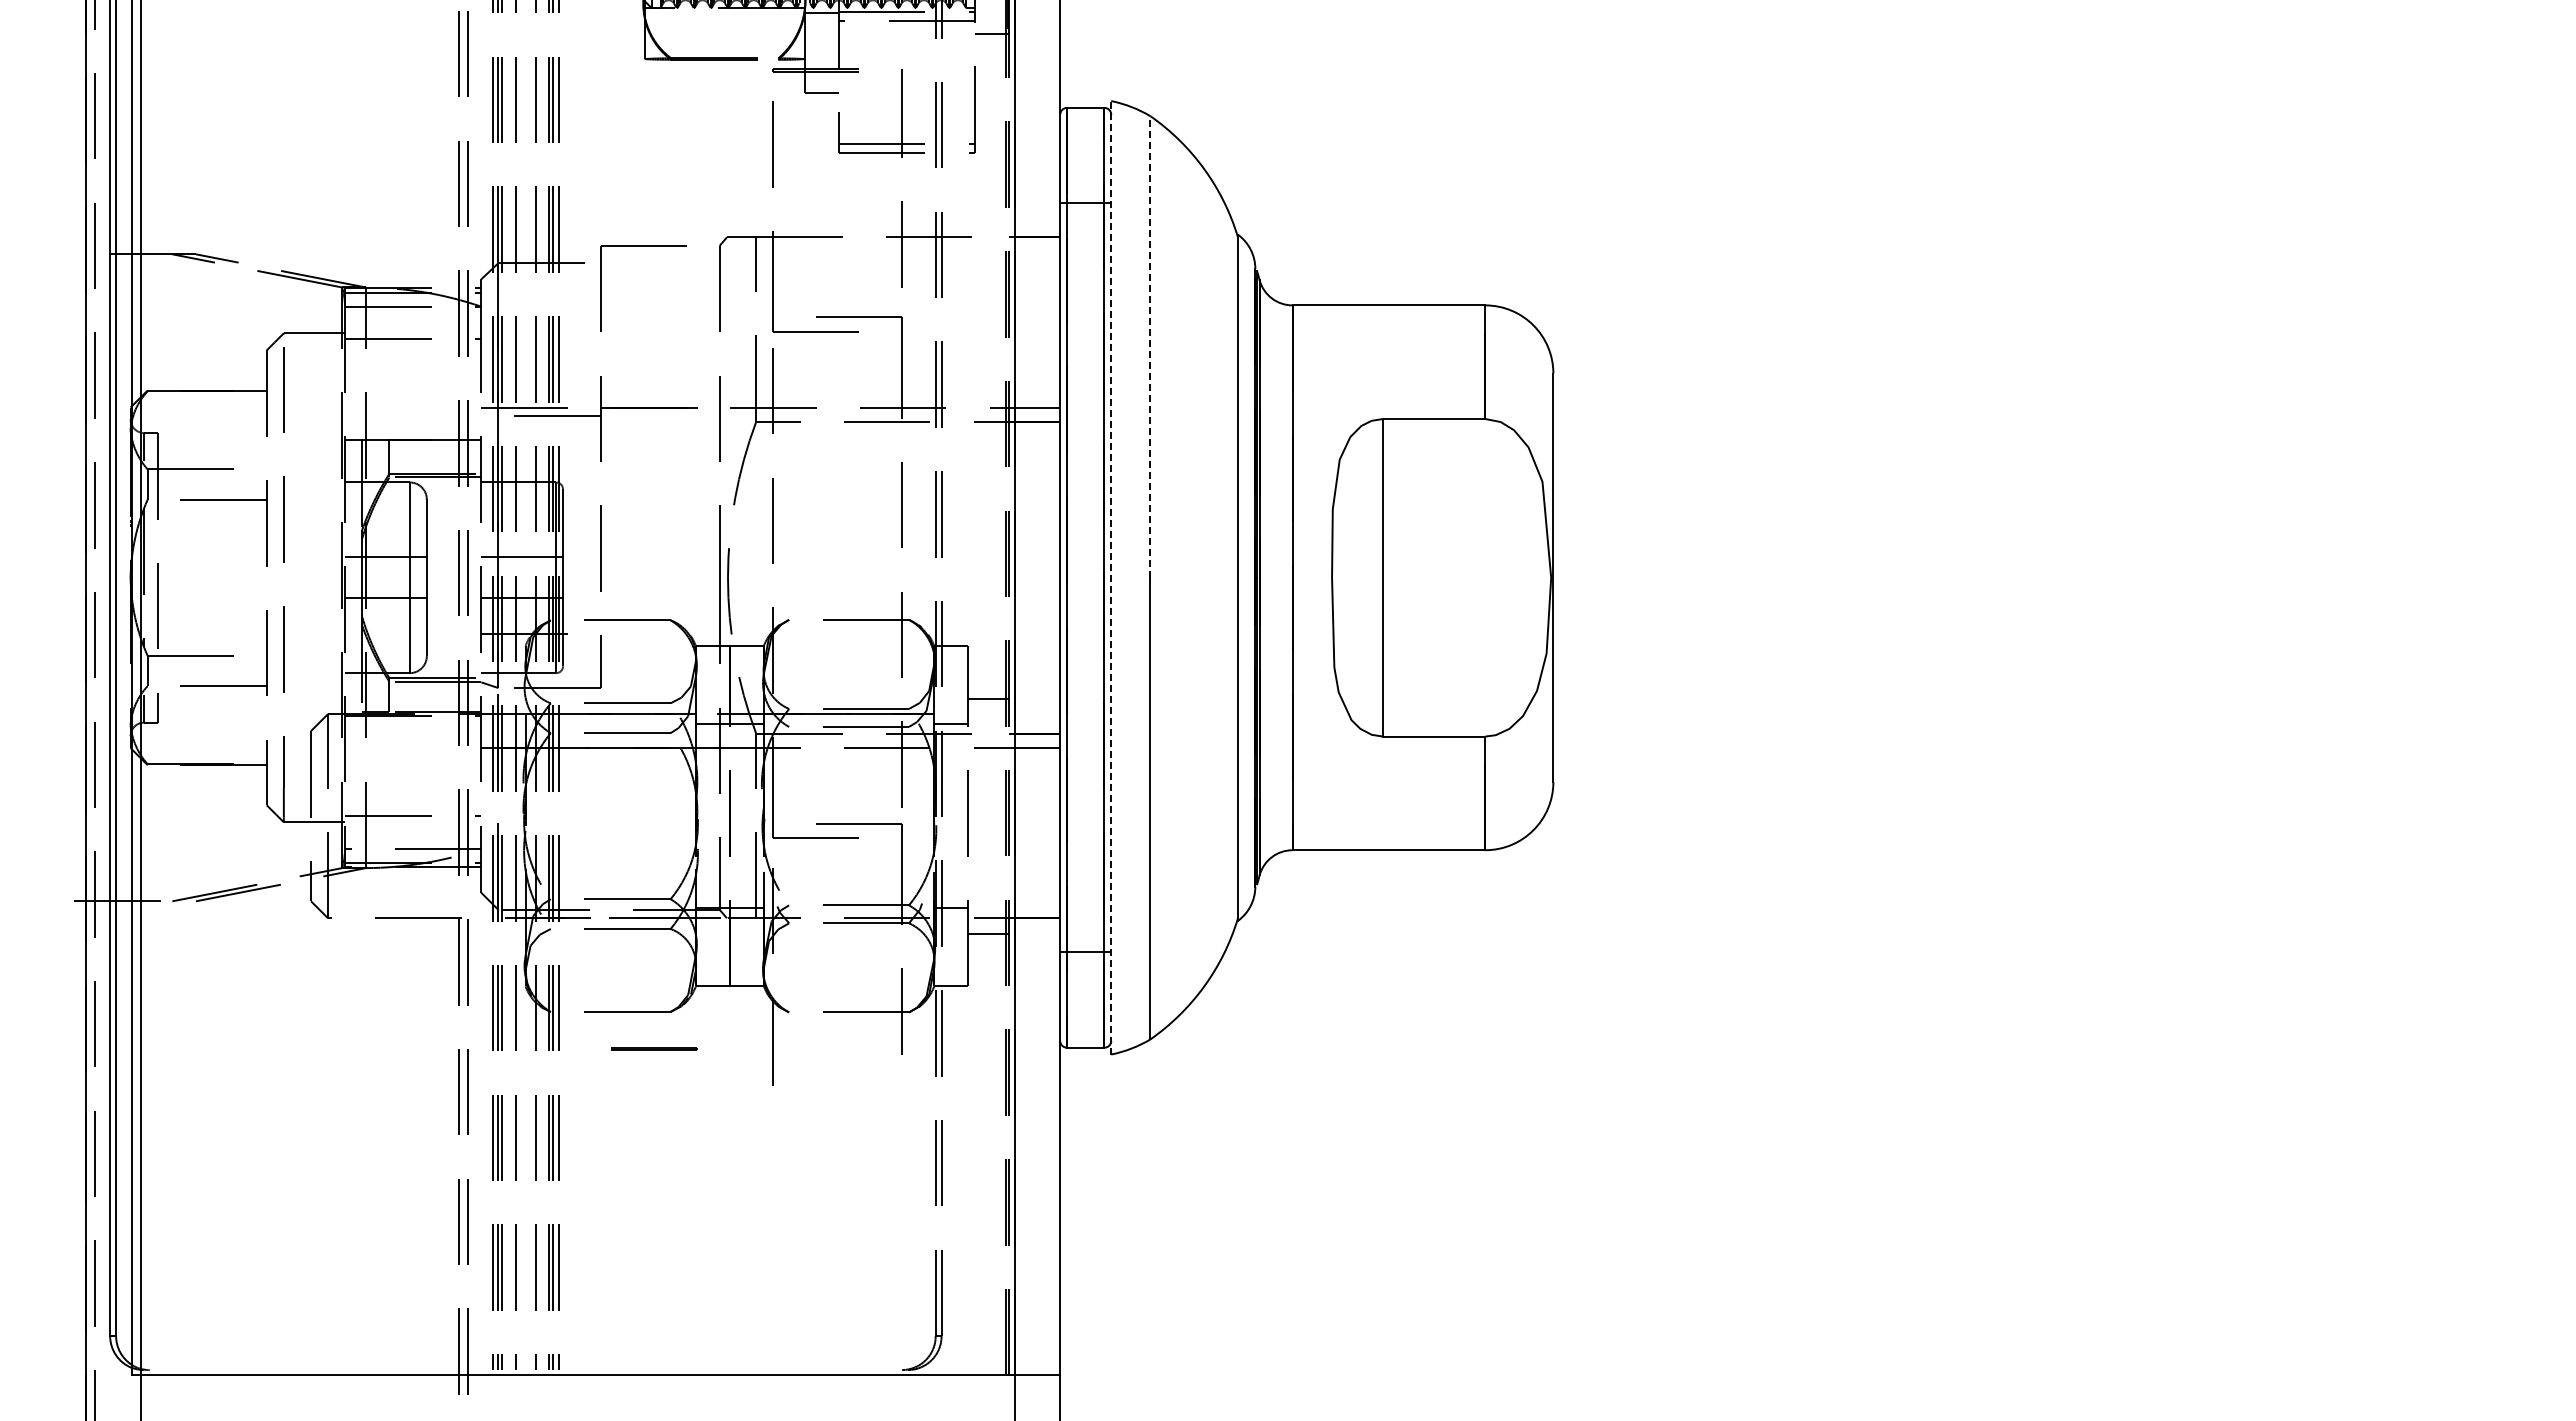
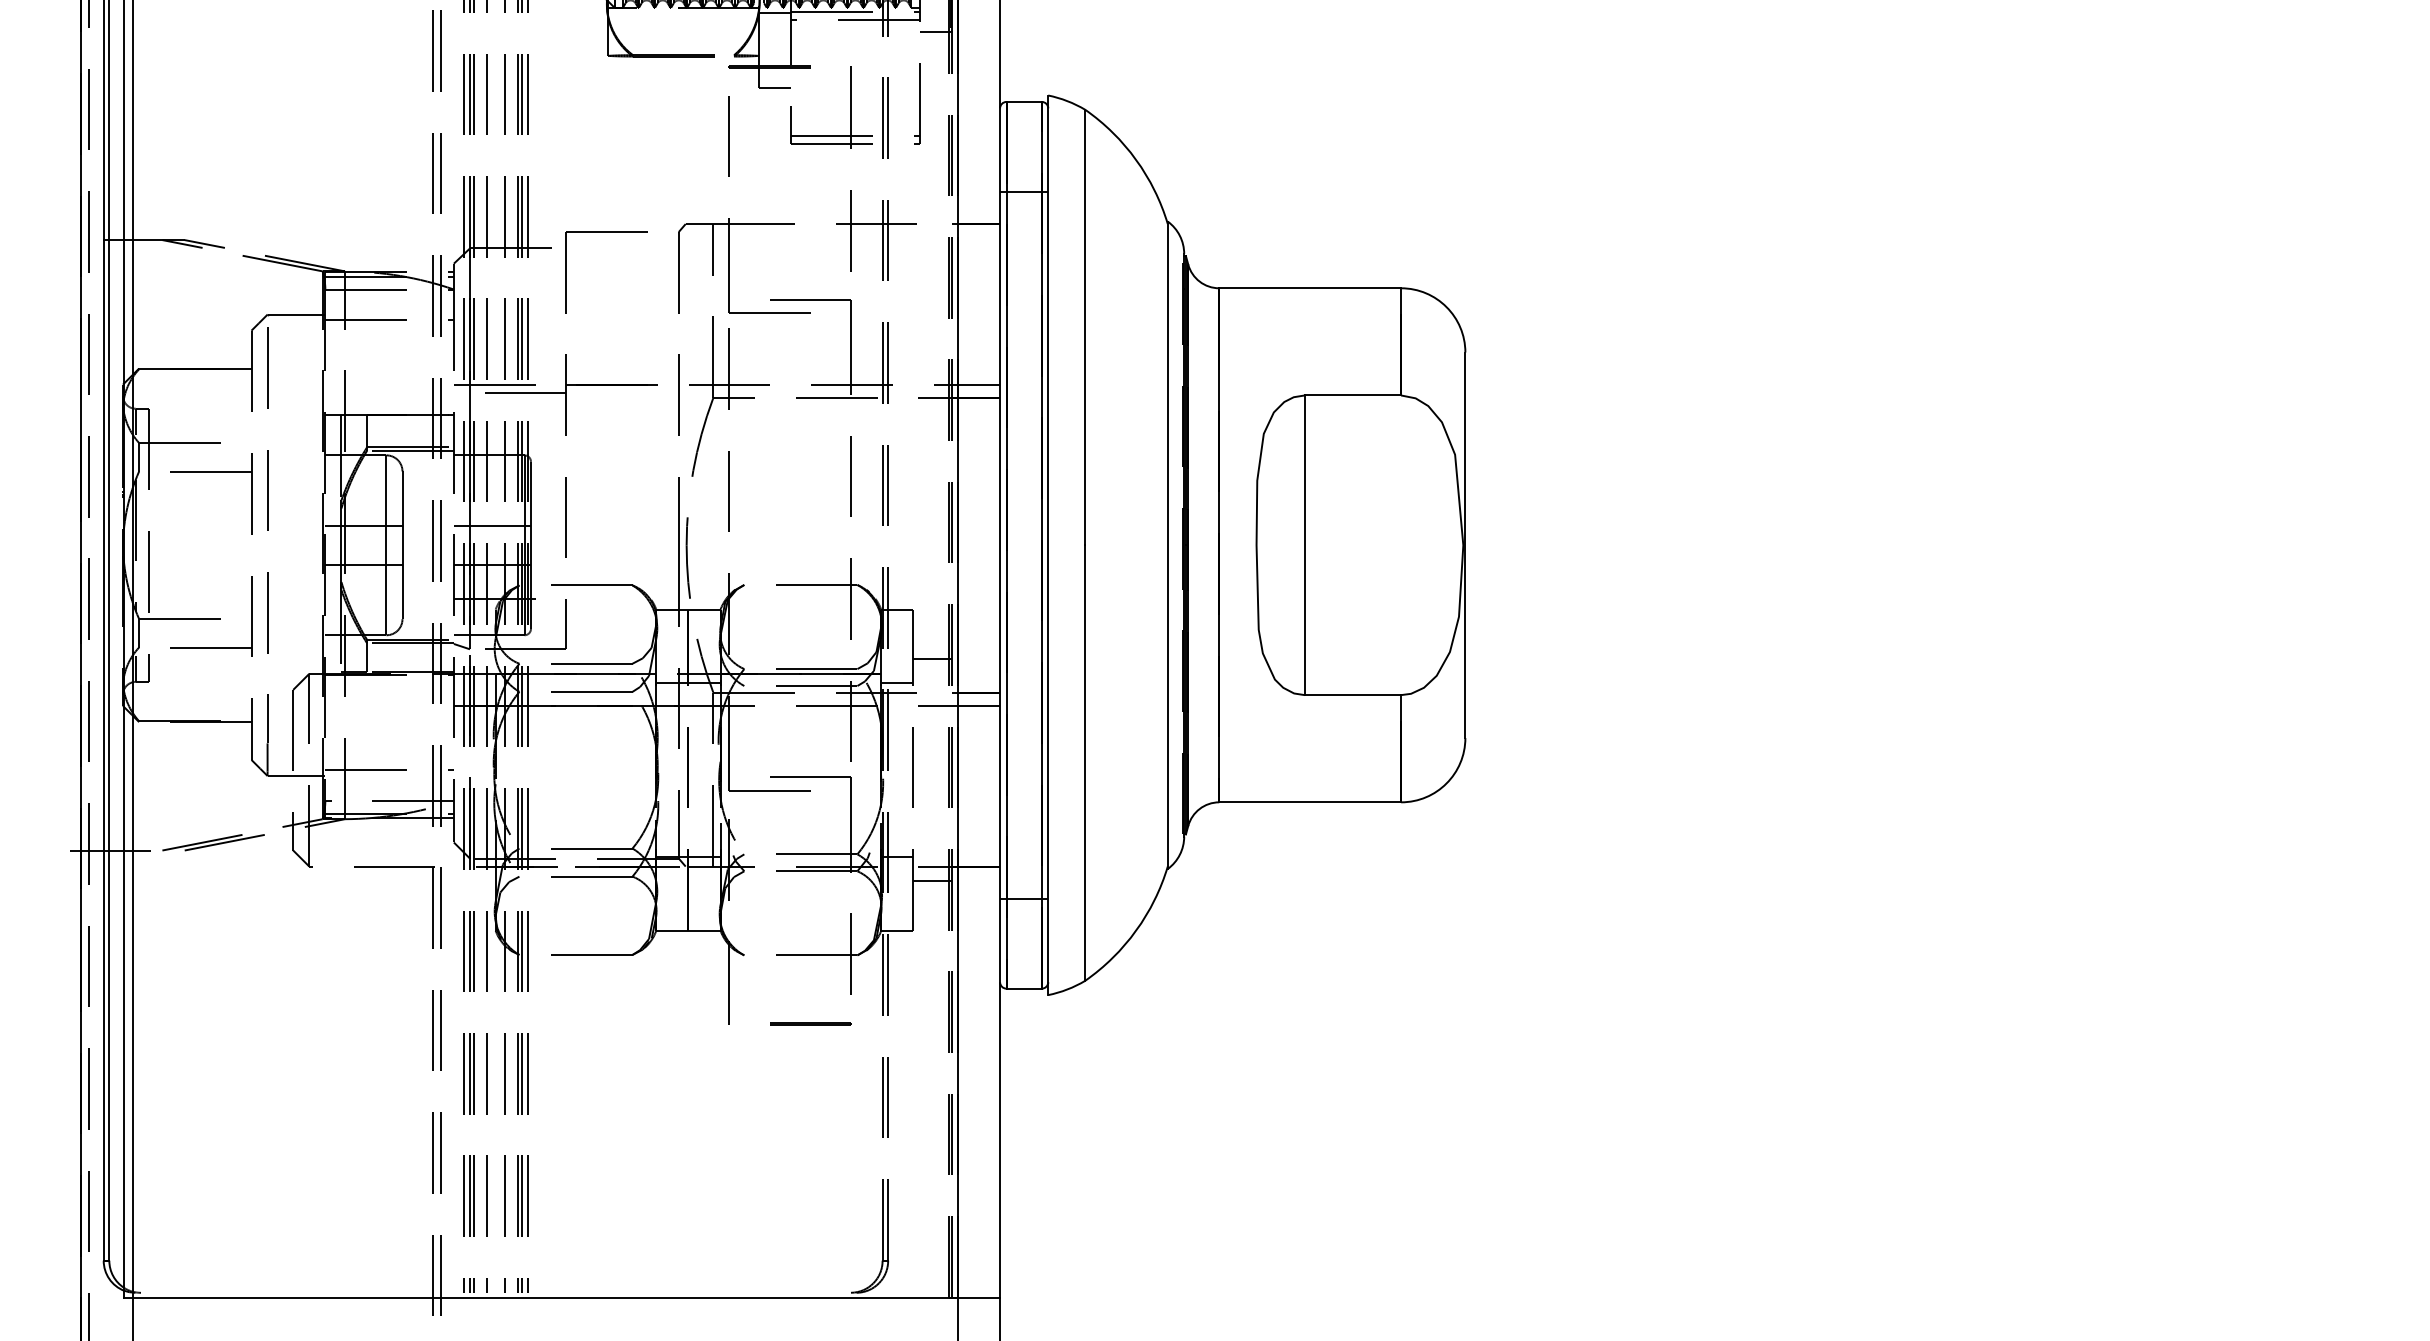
line: (1150, 347) -> (1085, 328), dashed -> solid
line: (1111, 577) -> (1048, 545), dashed -> solid
line: (654, 1048) -> (810, 1023), moved

